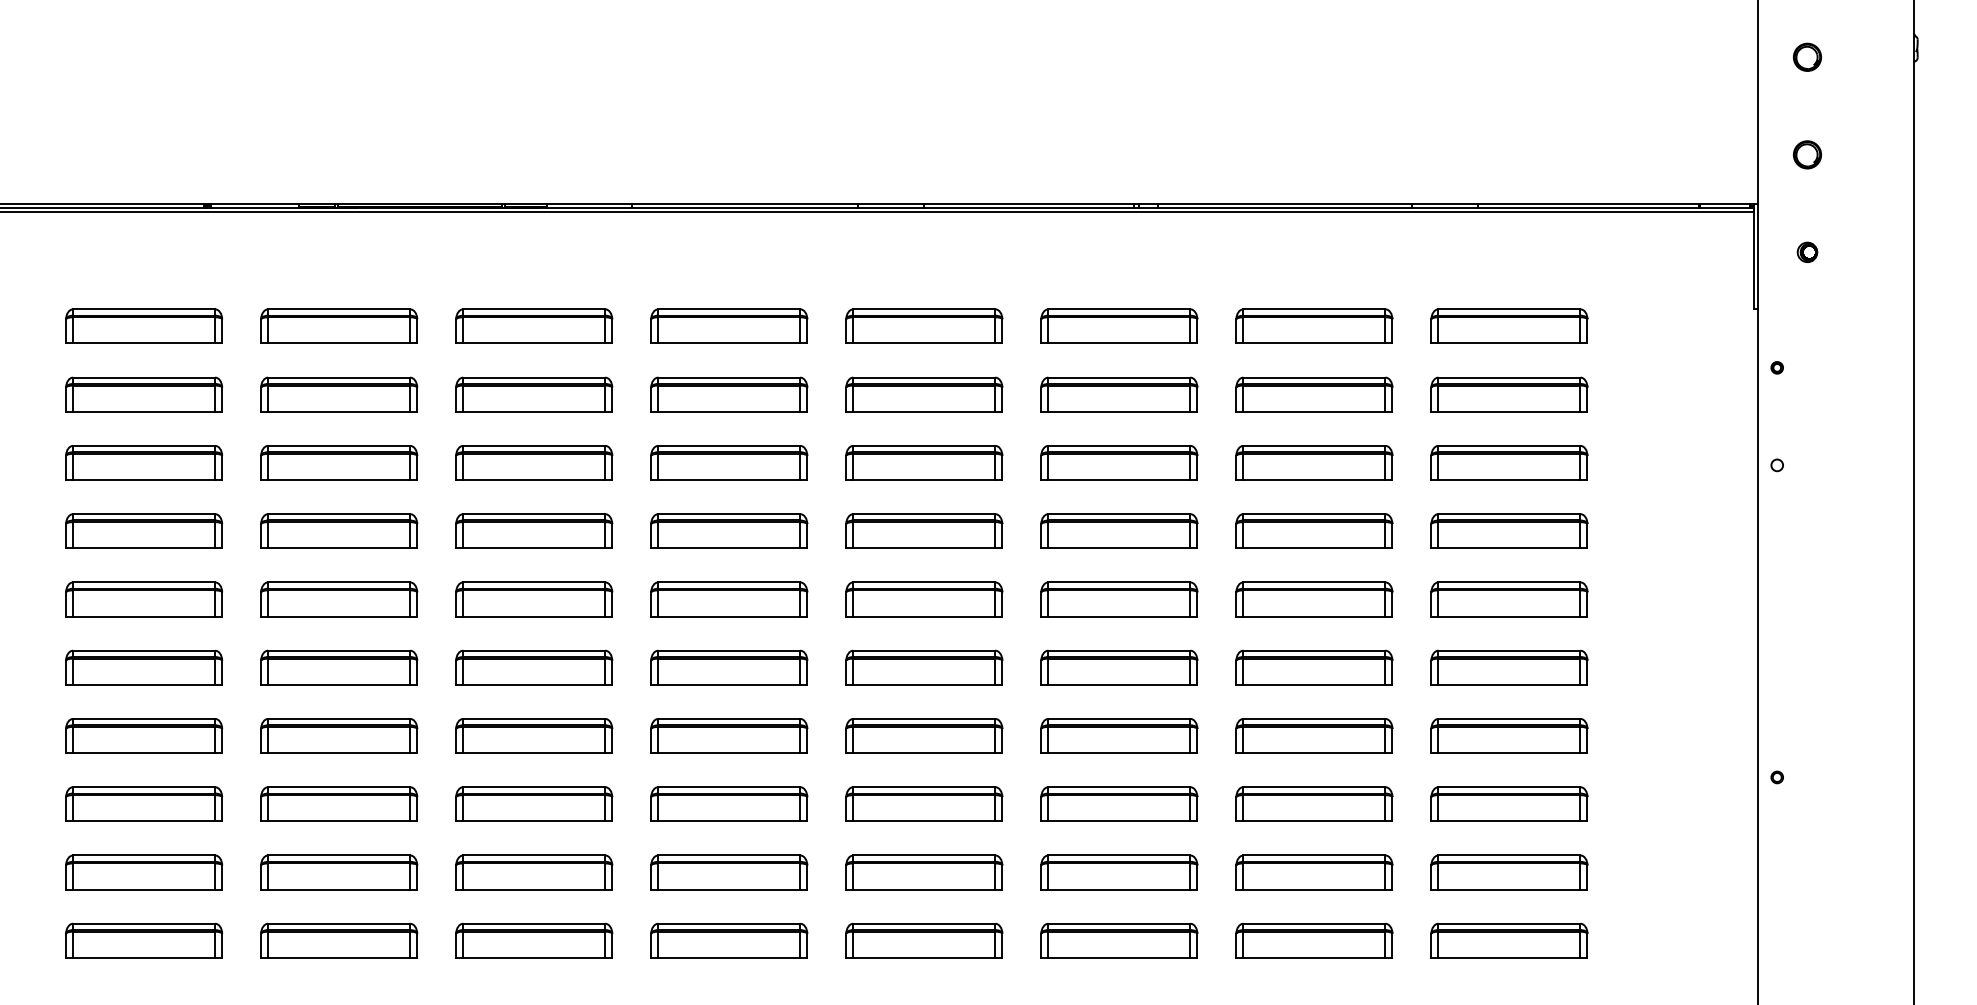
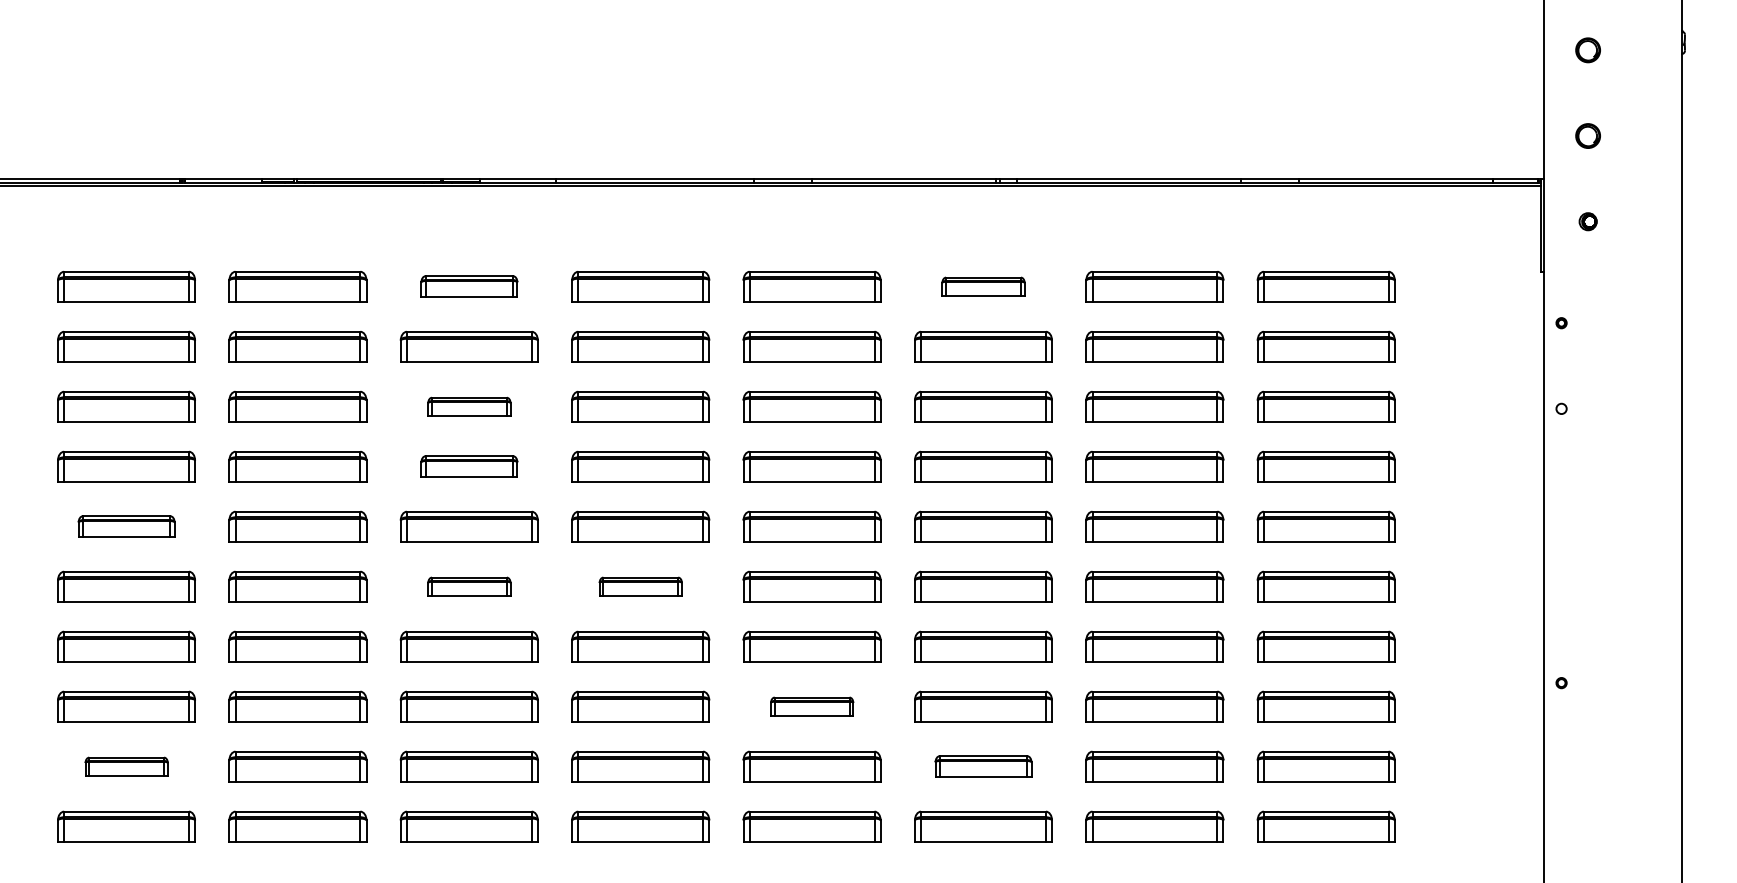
part: (534, 325) -> (469, 285), size x0.7
part: (1119, 325) -> (983, 285), size x0.6
part: (534, 462) -> (469, 406), size x0.6
part: (534, 530) -> (469, 466), size x0.7
part: (144, 599) -> (126, 526), size x0.7
part: (534, 667) -> (469, 586), size x0.6
part: (729, 667) -> (640, 586), size x0.6
part: (924, 803) -> (812, 705), size x0.6
part: (144, 872) -> (126, 766), size x0.6
part: (1119, 872) -> (983, 766), size x0.7

